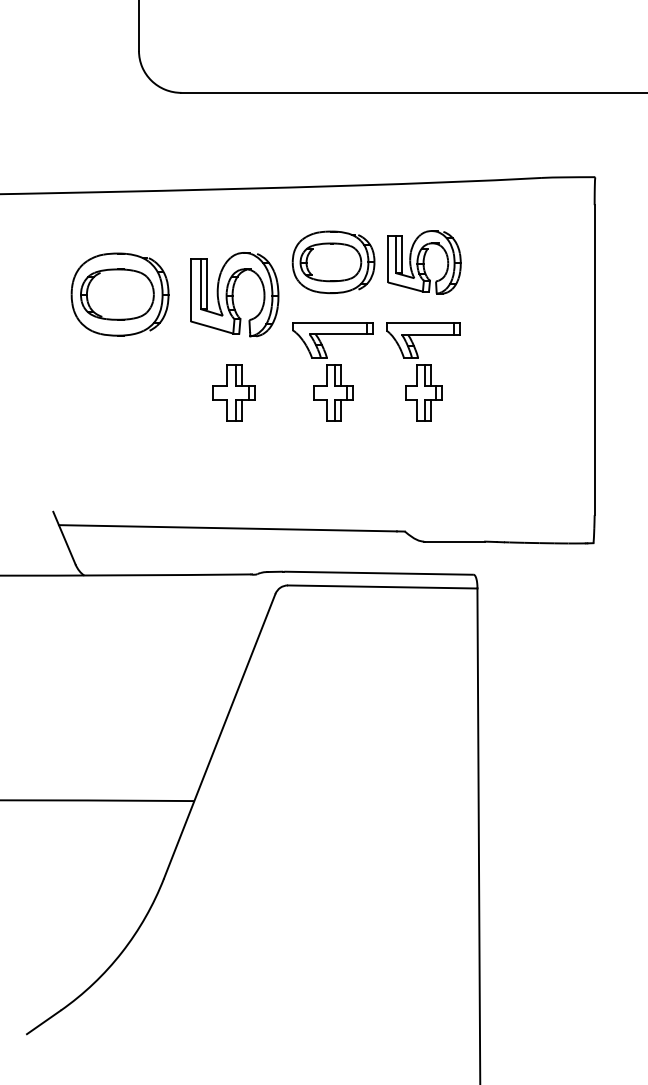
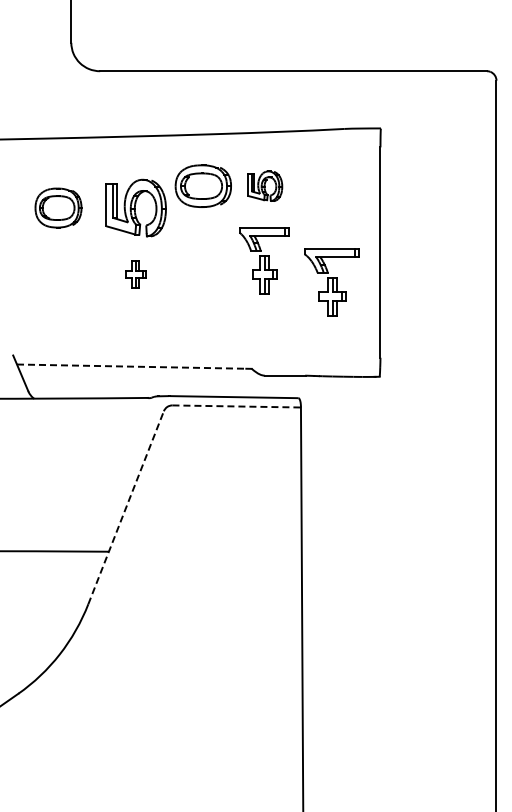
part: (423, 262) -> (264, 186), size x0.7
part: (120, 293) -> (58, 207), size x0.7
part: (332, 371) -> (331, 282), moved
part: (233, 392) -> (135, 274), size x0.7
line: (227, 528) -> (131, 366), solid -> dashed
line: (383, 587) -> (237, 406), solid -> dashed
line: (220, 735) -> (126, 507), solid -> dashed

